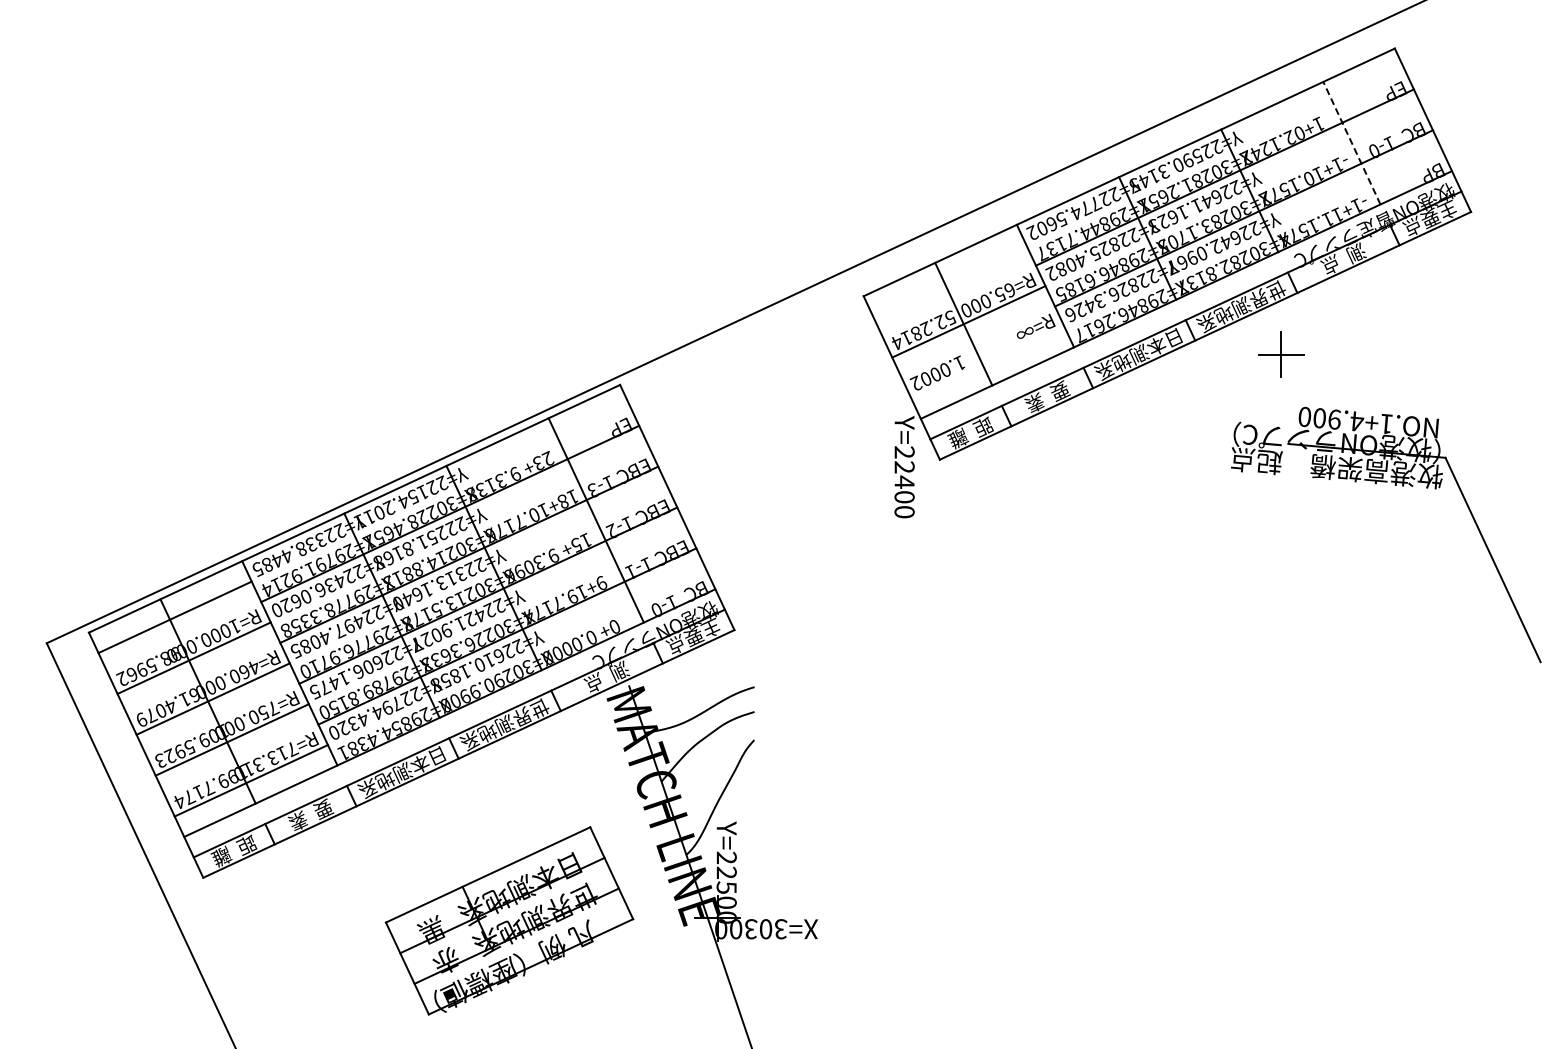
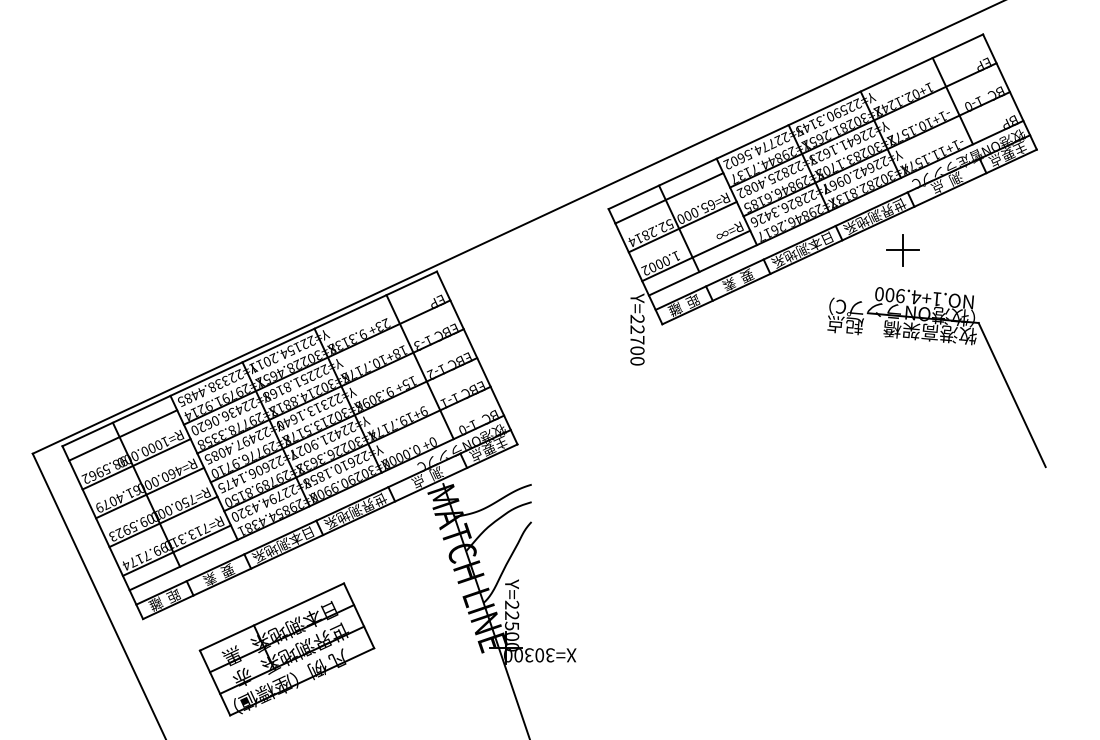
line: (1351, 143) -> (952, 101), dashed -> solid
line: (949, 280) -> (669, 197), added
line: (987, 362) -> (695, 255), added
text: (904, 481) -> (637, 339), Y=22400 -> Y=22700
part: (1394, 485) -> (942, 342), moved
part: (509, 920) -> (287, 649), moved

